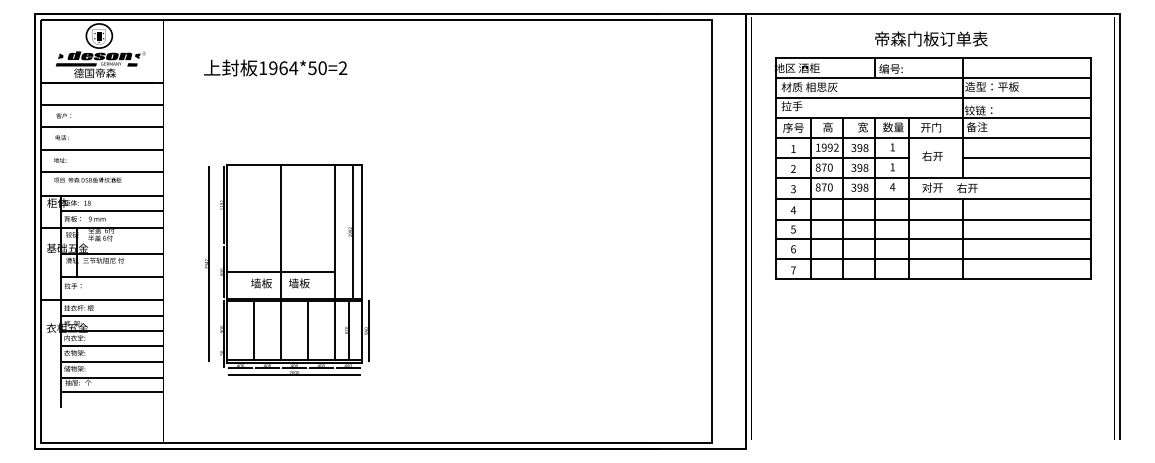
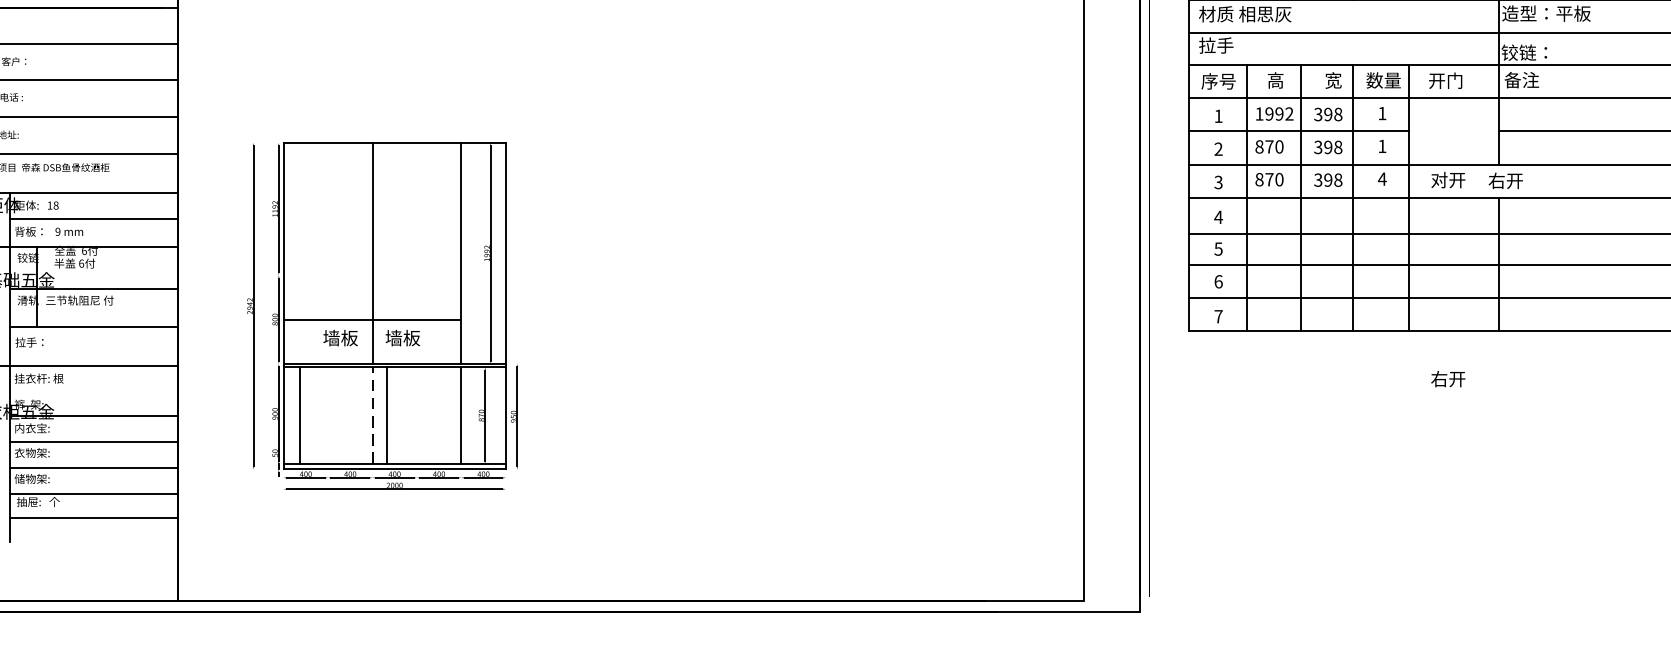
text: (932, 156) -> (1448, 379), moved
line: (112, 315) -> (94, 391), removed
line: (280, 329) -> (371, 414), solid -> dashed
line: (254, 330) -> (300, 415), moved
line: (307, 330) -> (386, 415), moved

